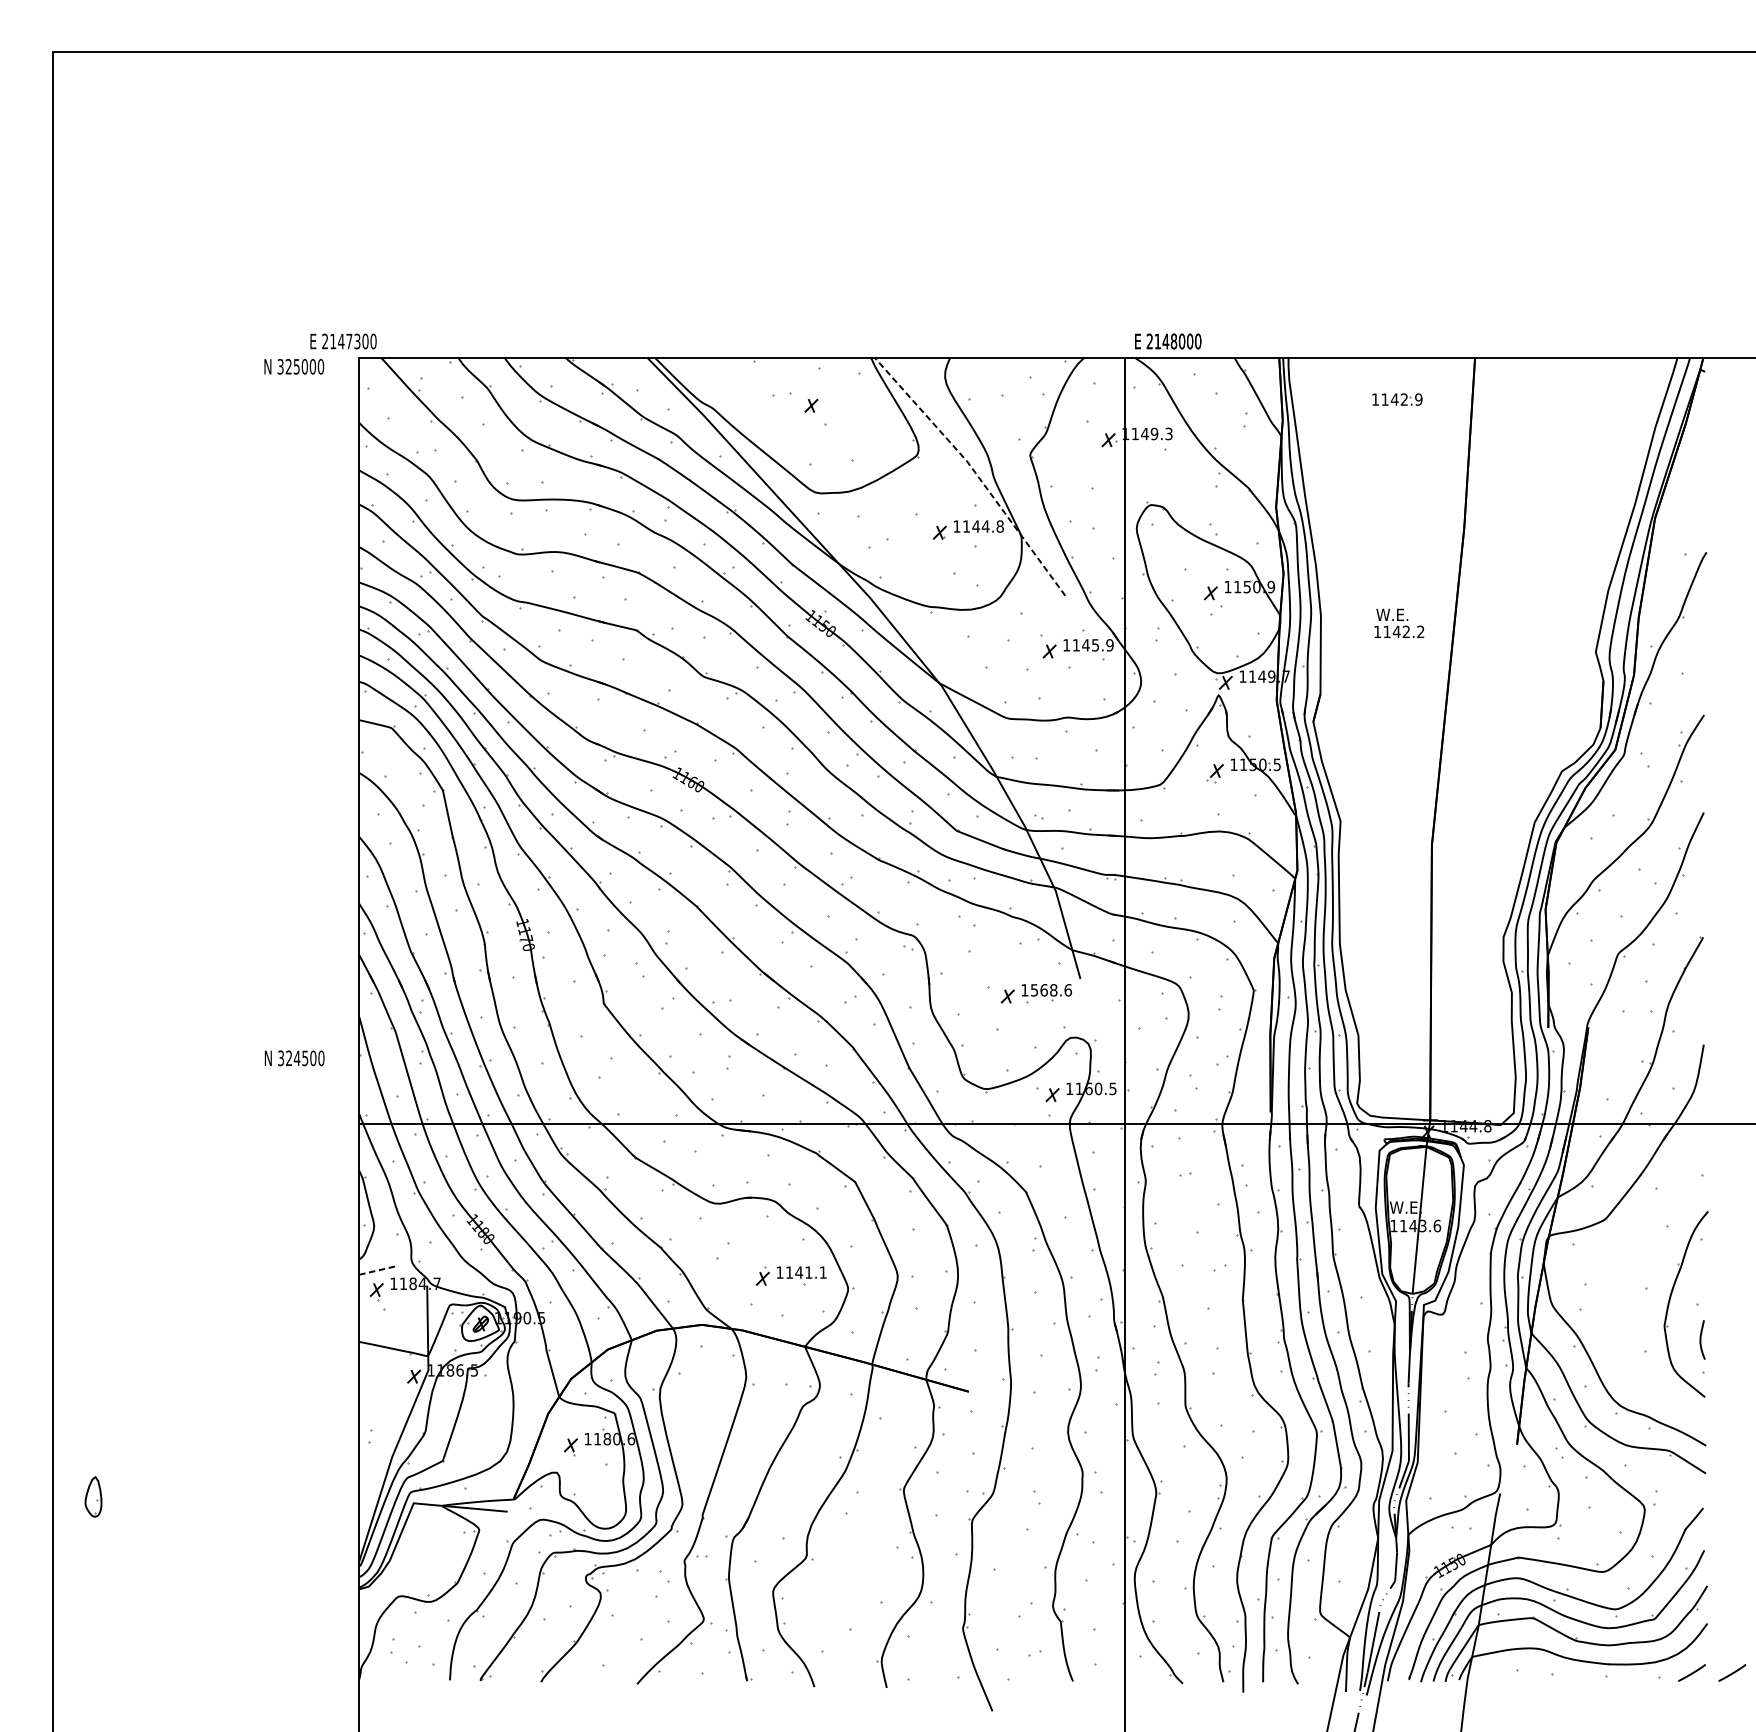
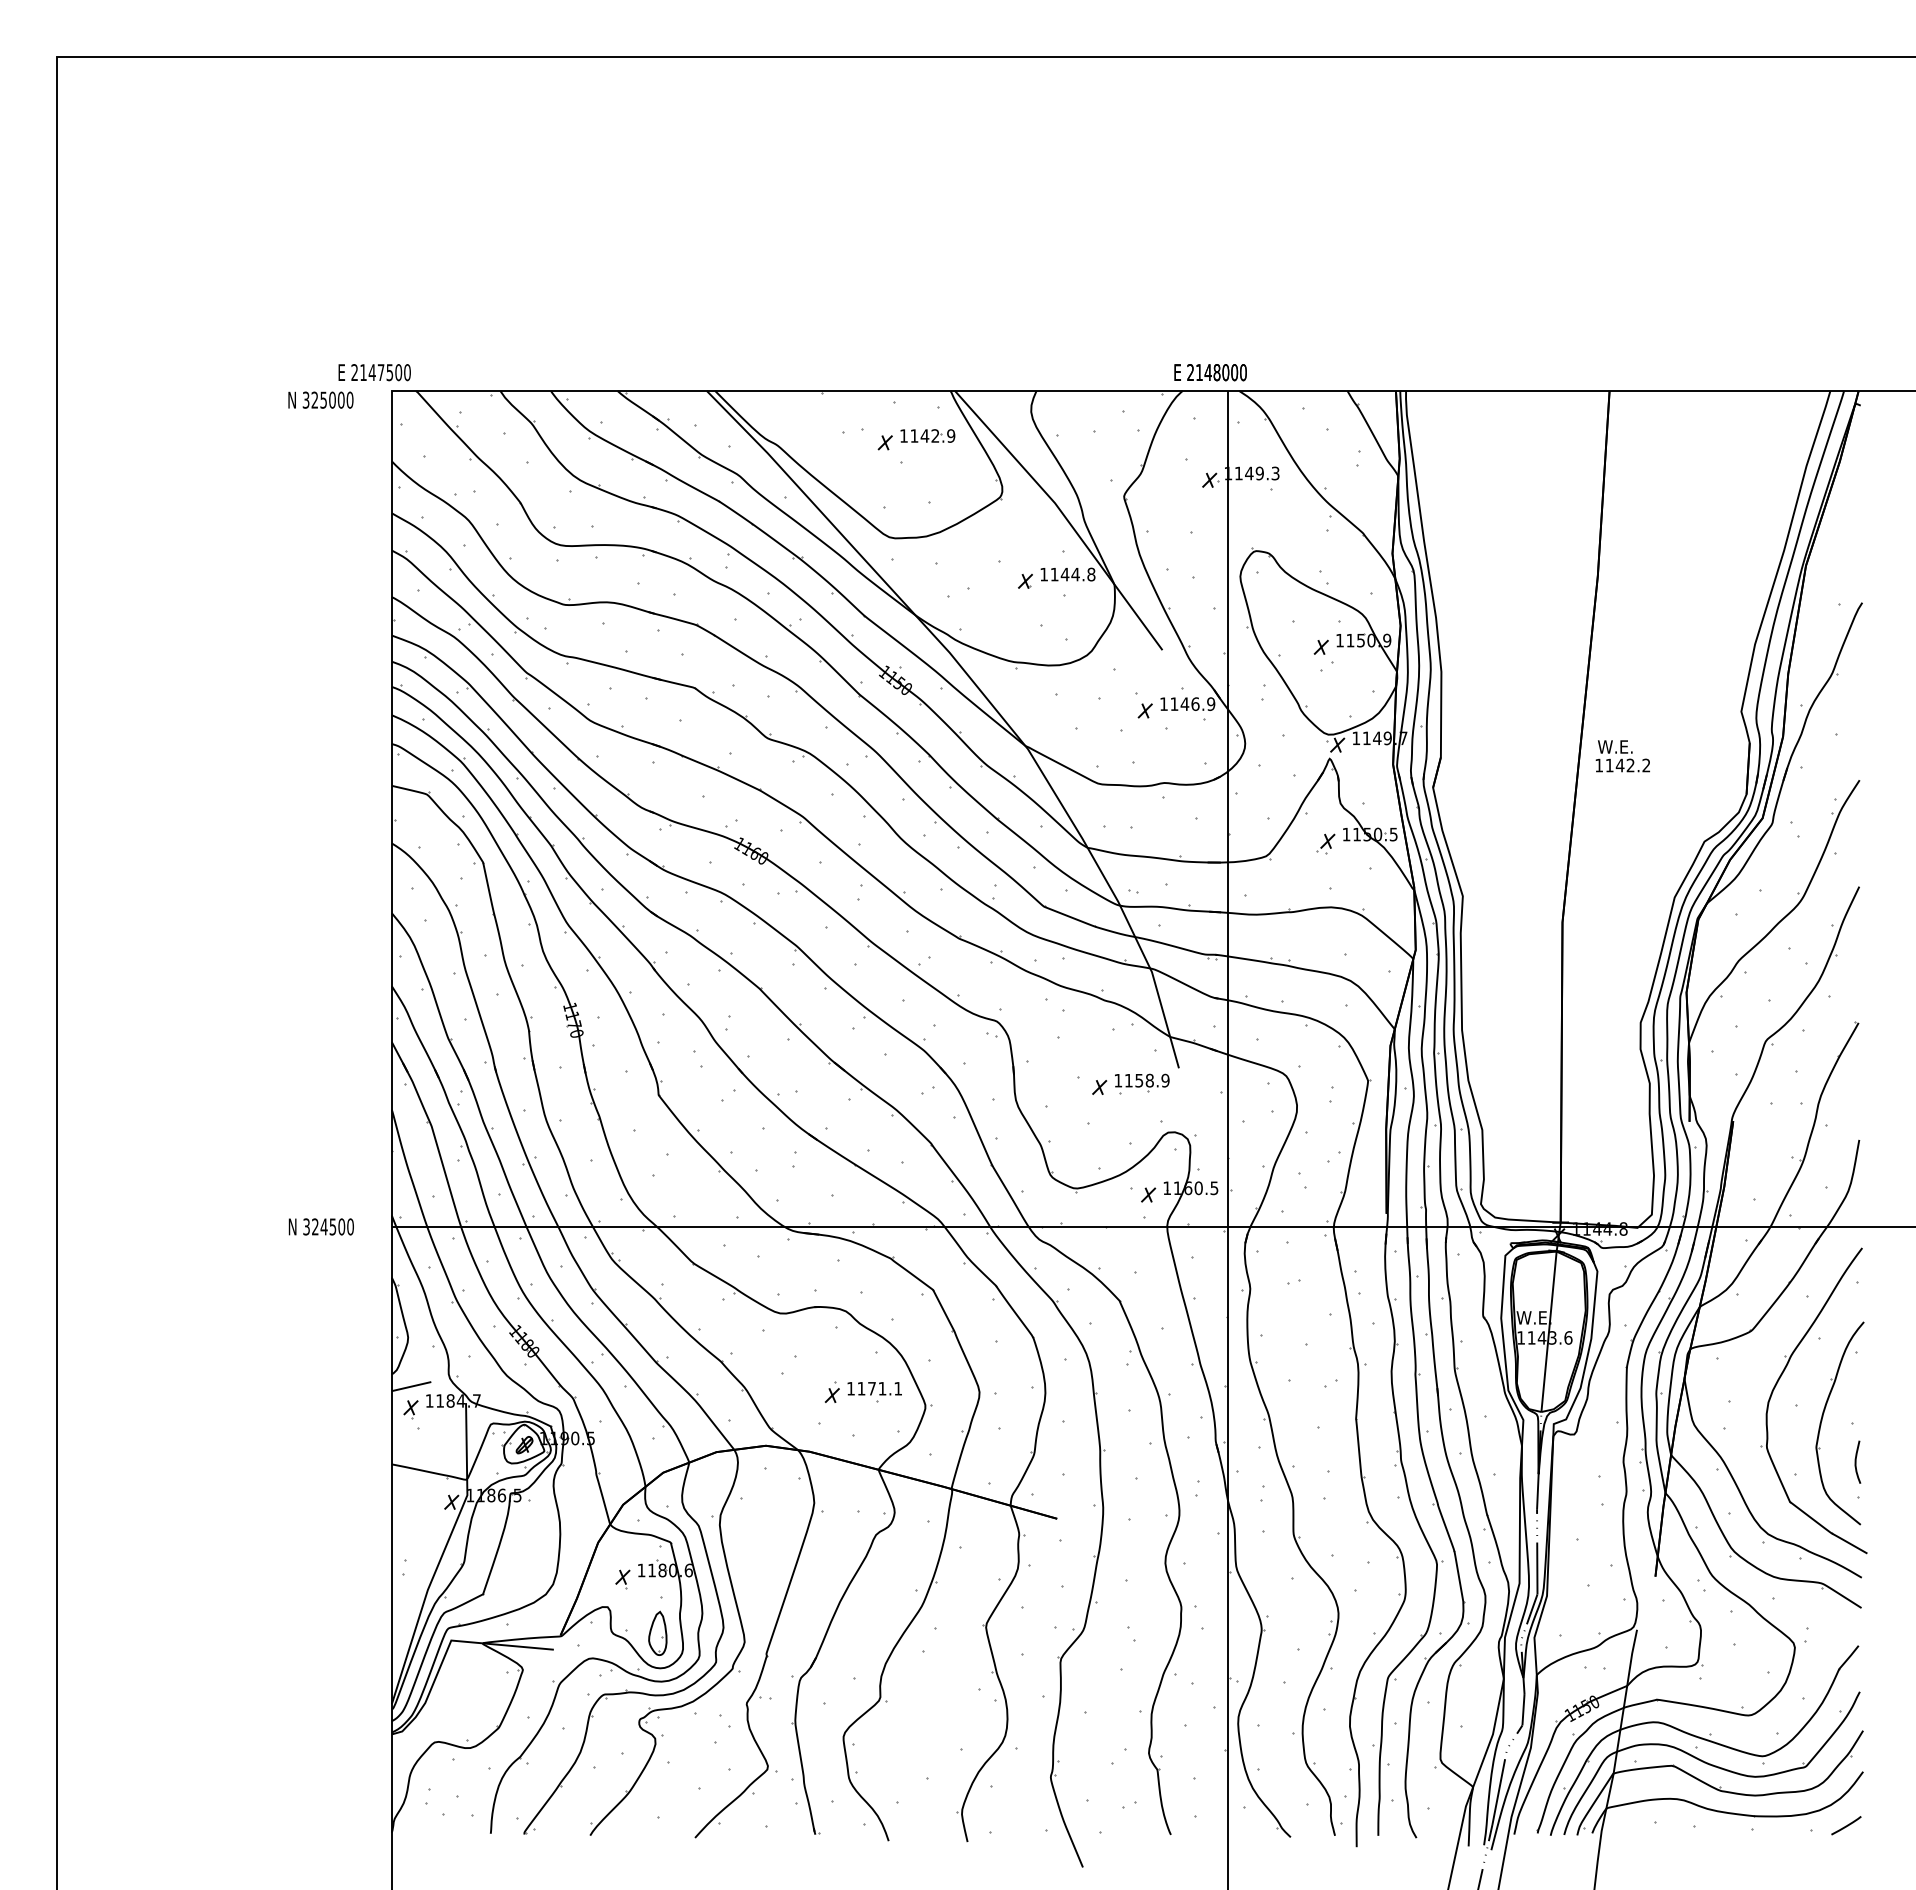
text: (357, 341) -> (389, 372), 2147300 -> 2147500
text: (1168, 341) -> (1210, 372), moved
part: (1397, 399) -> (927, 435), moved
line: (974, 472) -> (1063, 515), dashed -> solid
text: (1398, 623) -> (1622, 756), moved
text: (1095, 645) -> (1195, 704), 1145.9 -> 1146.9
text: (1050, 990) -> (1146, 1080), 1568.6 -> 1158.9
text: (293, 1057) -> (320, 1226), moved
part: (1629, 1266) -> (1778, 1382), added
line: (378, 1270) -> (412, 1386), dashed -> solid
text: (798, 1272) -> (871, 1388), 1141.1 -> 1171.1
part: (93, 1495) -> (657, 1632), moved
line: (1732, 1672) -> (1890, 1825), removed

